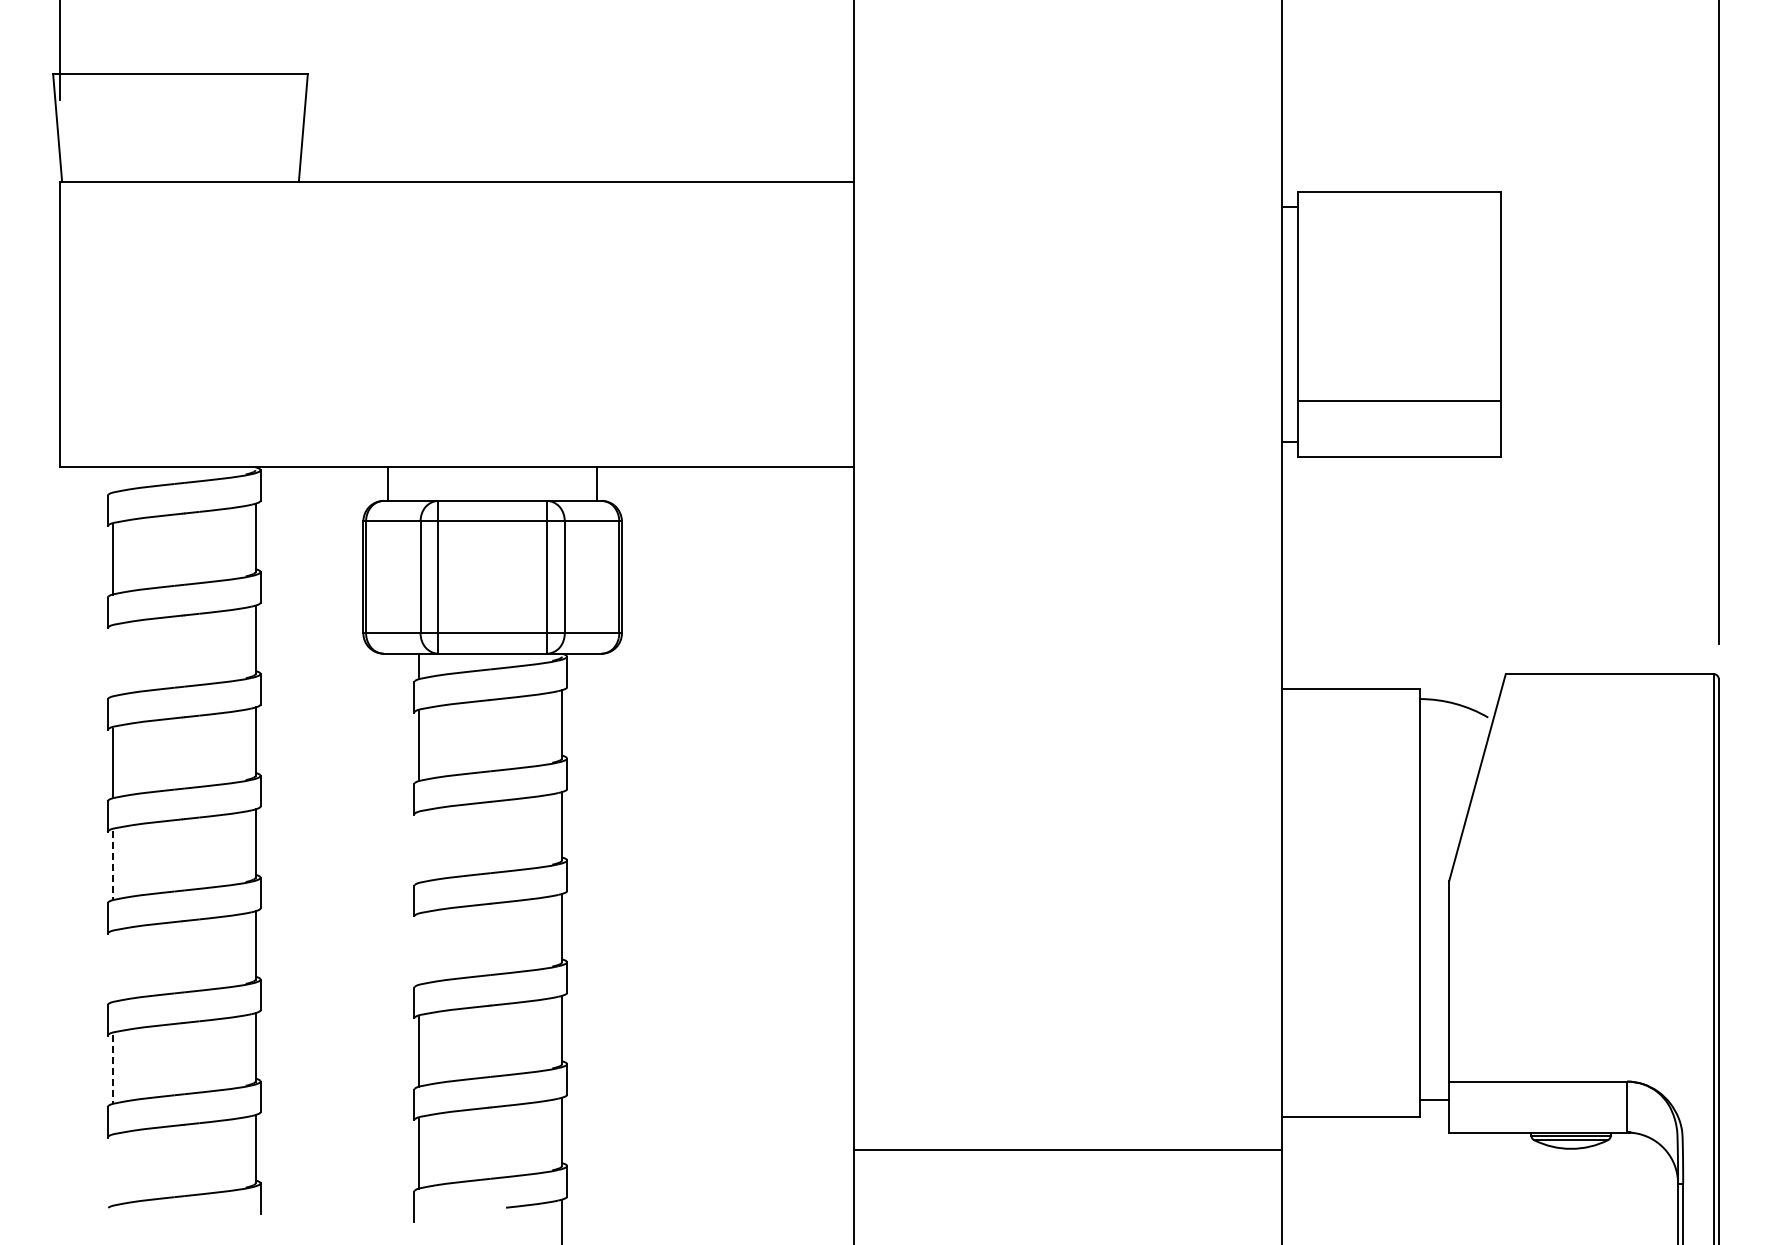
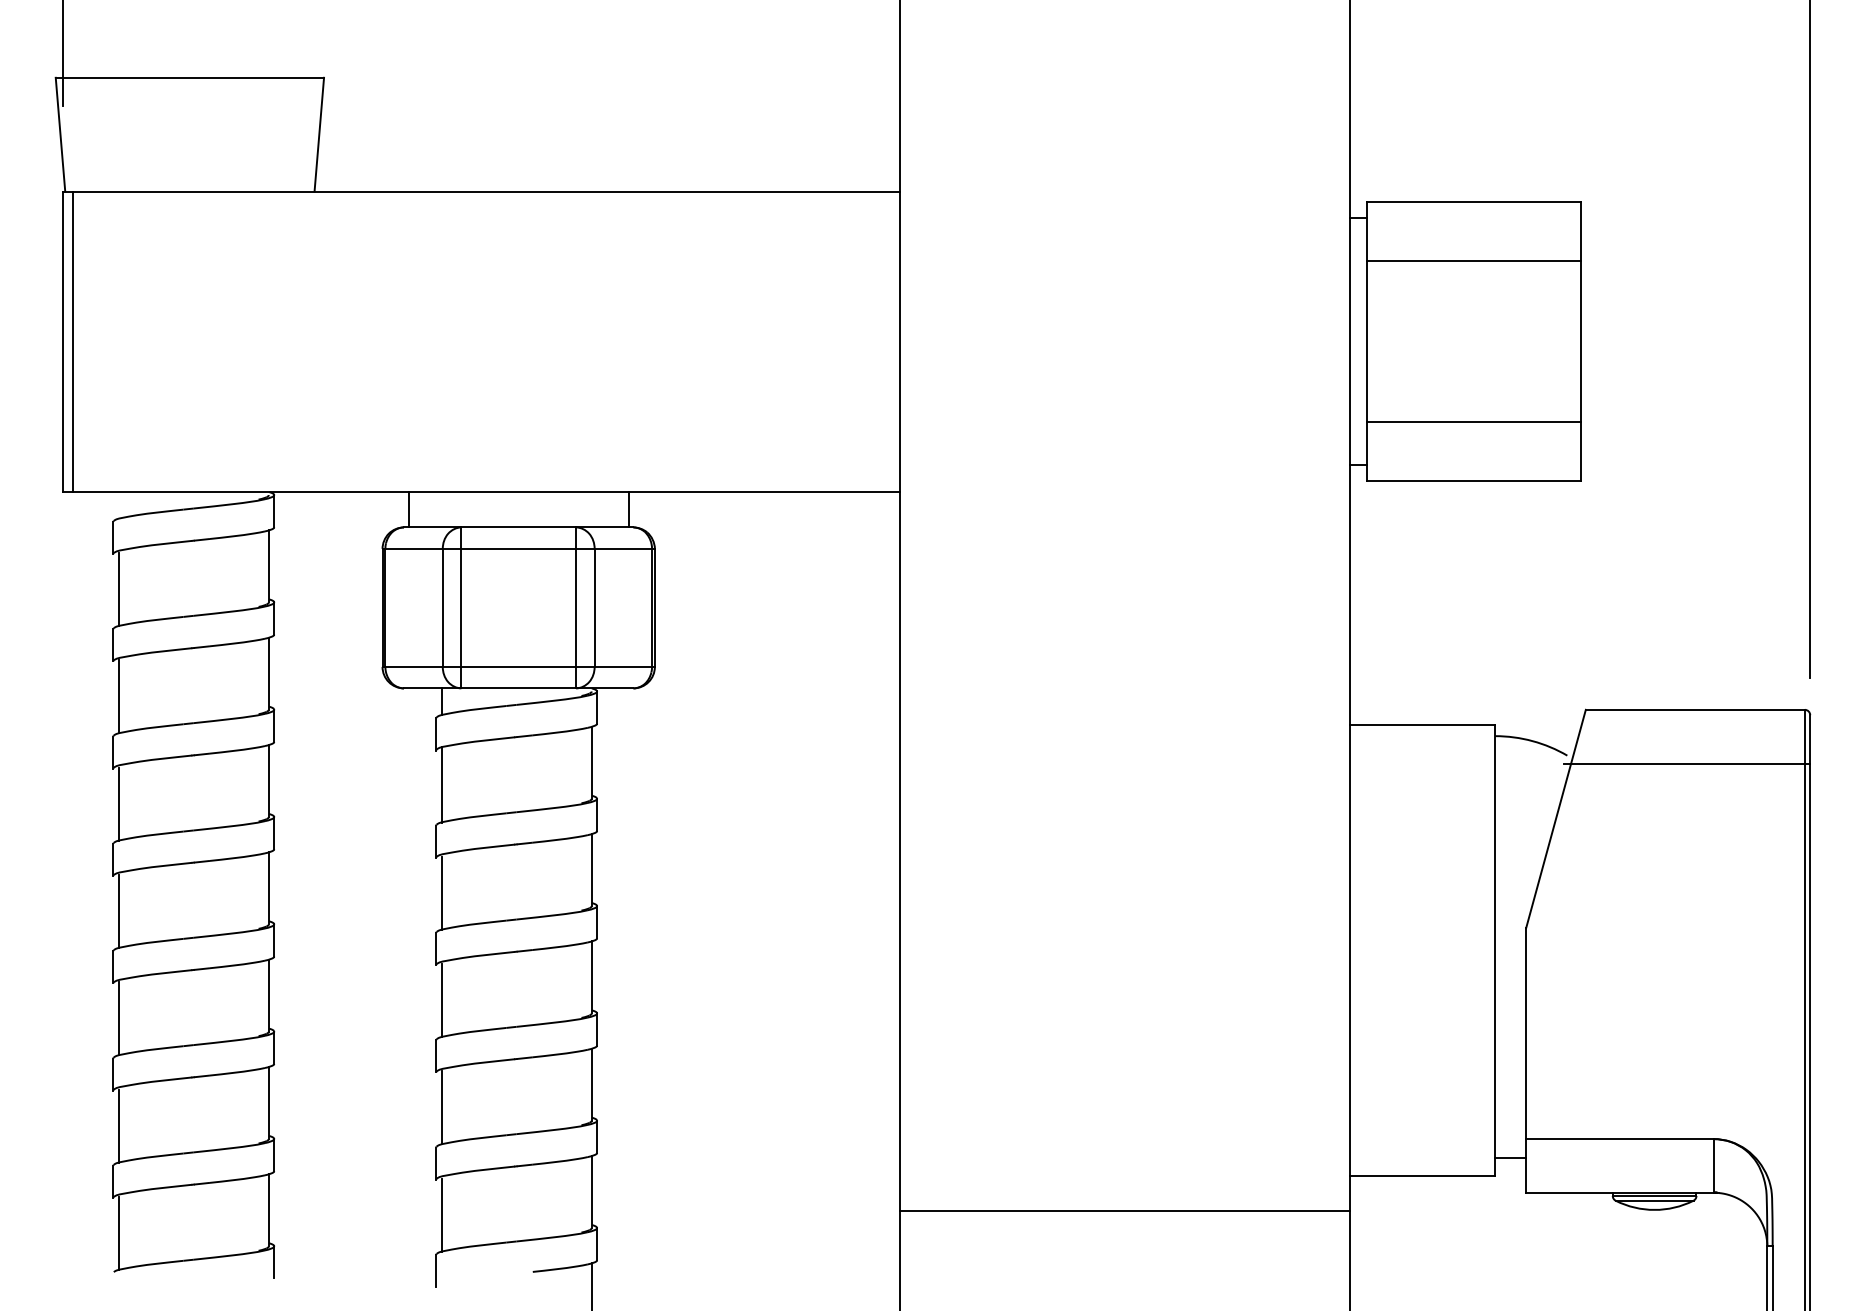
line: (1399, 248) -> (1473, 261), added
line: (69, 324) -> (72, 341), added
line: (112, 661) -> (118, 696), added
line: (1601, 725) -> (1686, 763), added
line: (419, 847) -> (441, 892), added
line: (112, 865) -> (118, 911), dashed -> solid
line: (419, 949) -> (441, 999), added
line: (112, 967) -> (118, 1018), added
line: (112, 1069) -> (118, 1126), dashed -> solid
line: (112, 1170) -> (118, 1232), added

